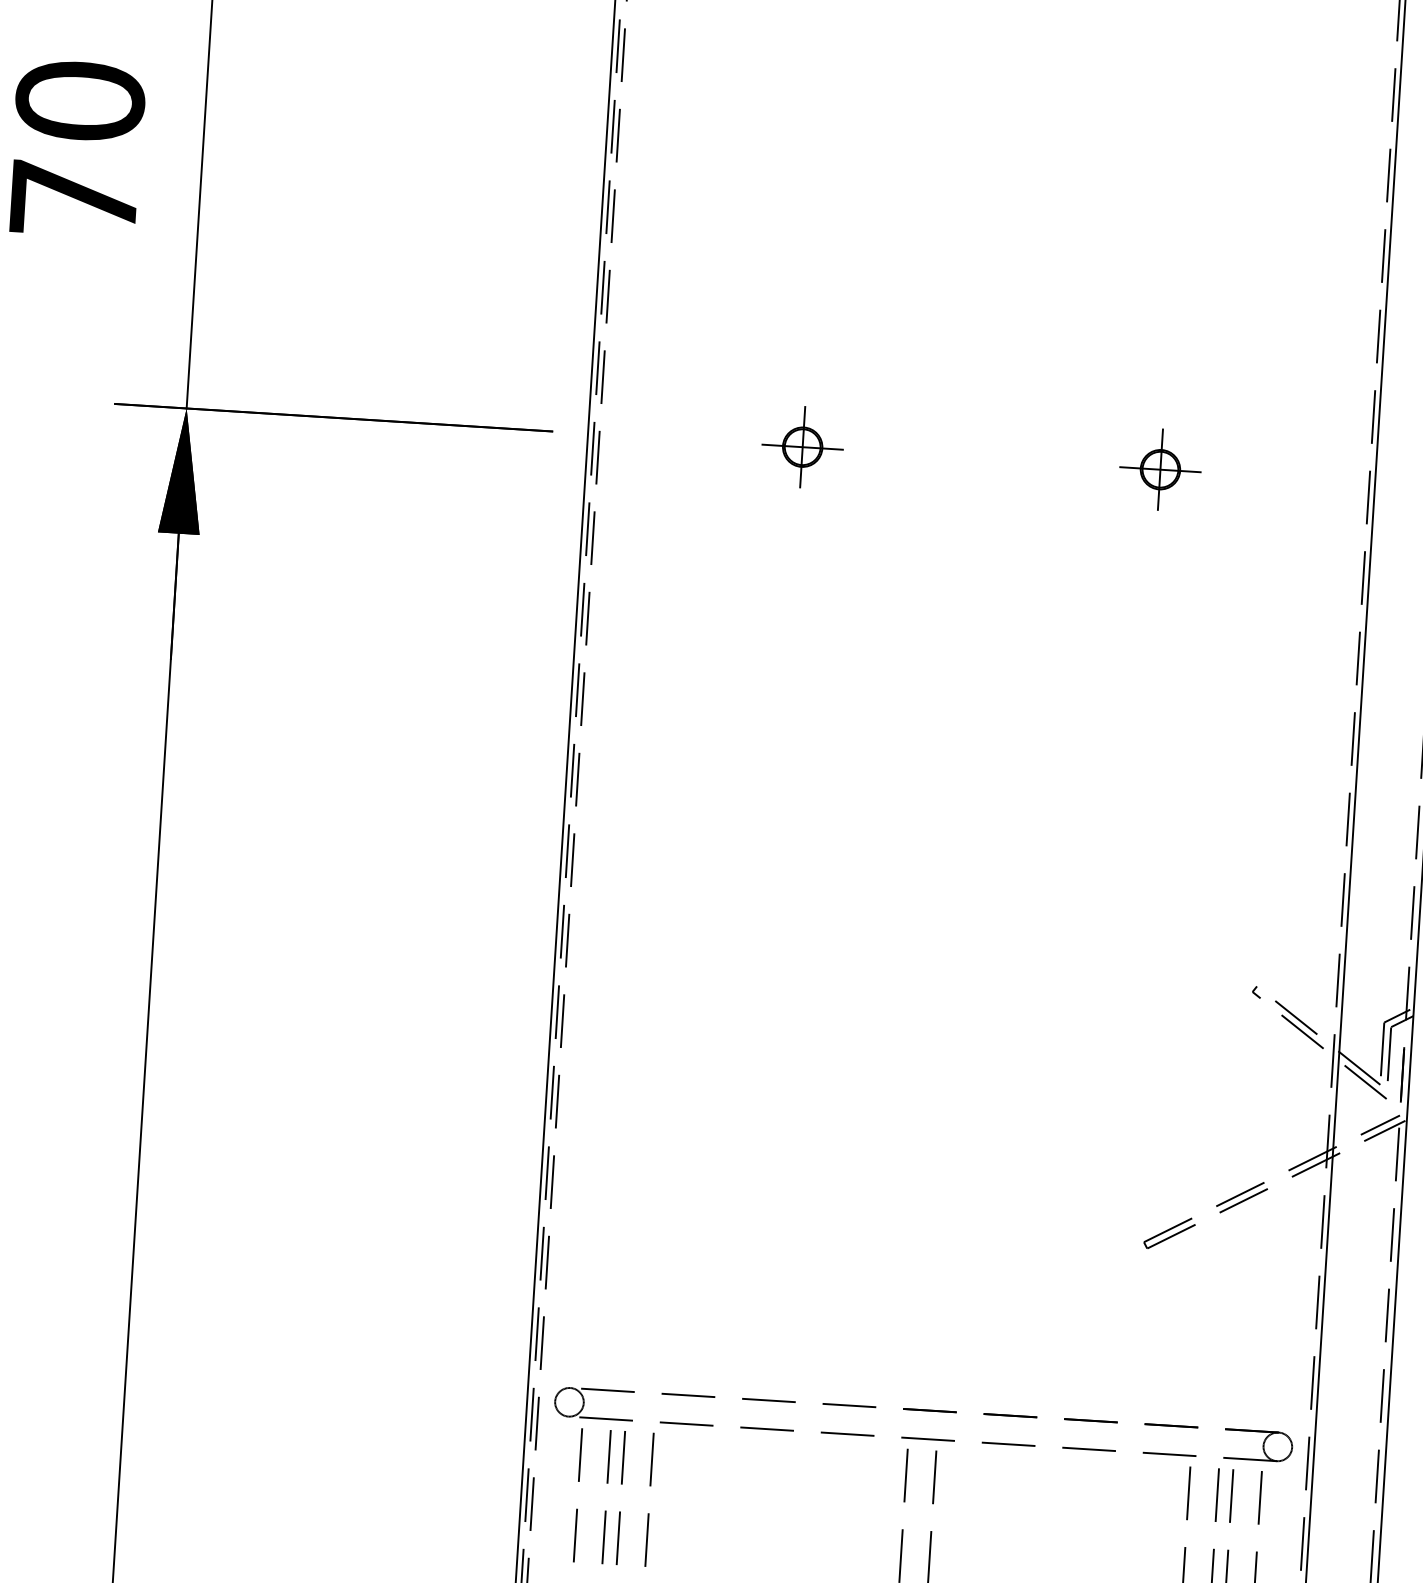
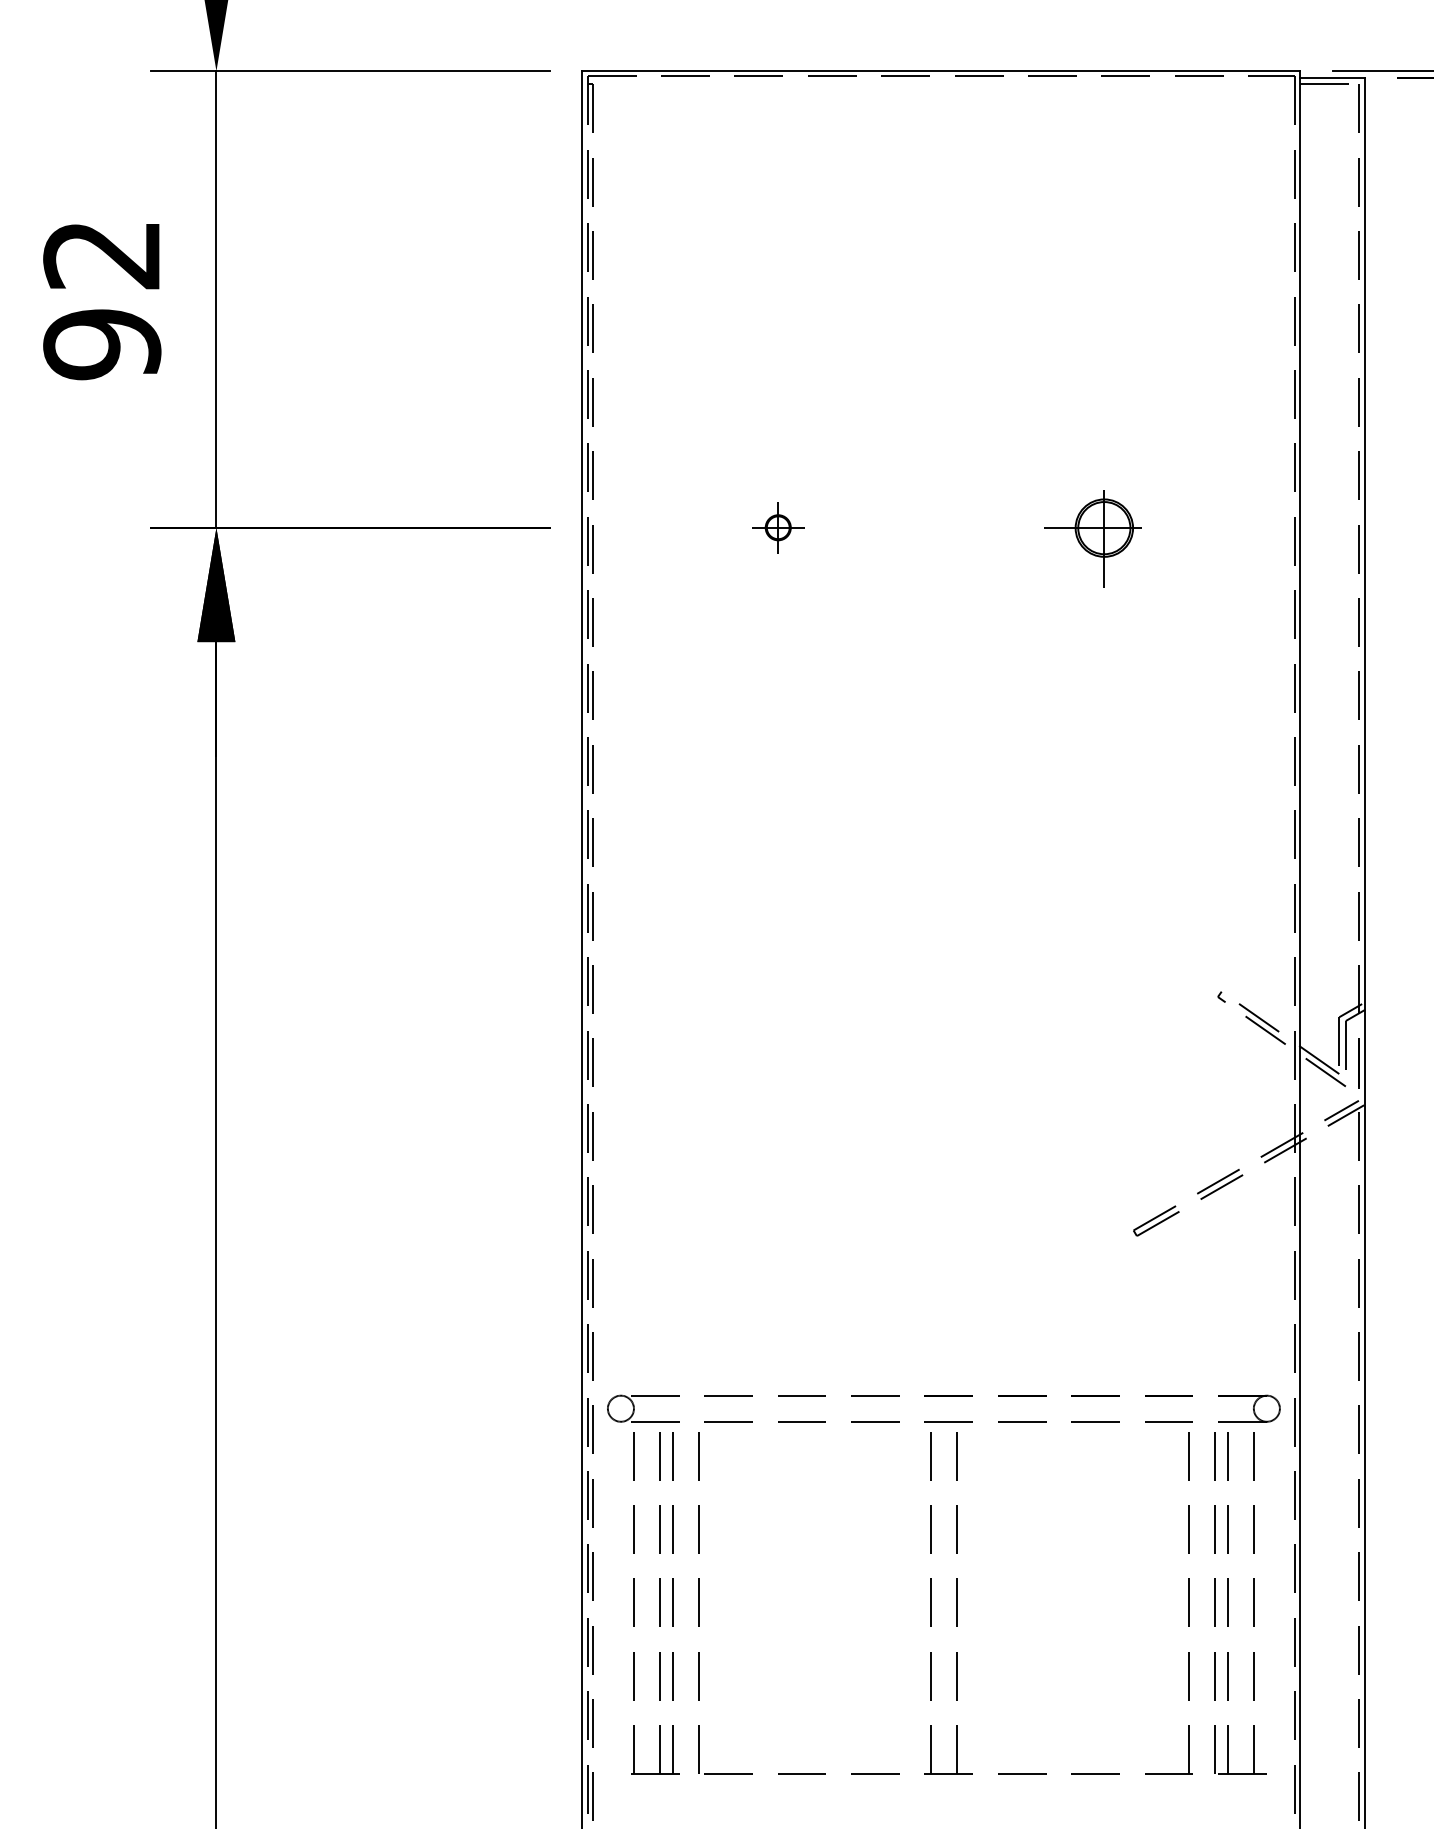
text: (77, 150) -> (102, 299), 70 -> 92
part: (803, 446) -> (778, 527), size x0.7
part: (1160, 469) -> (1104, 527), size x1.6

